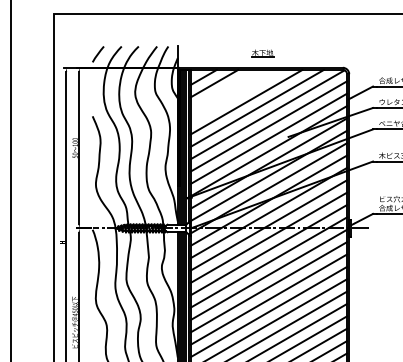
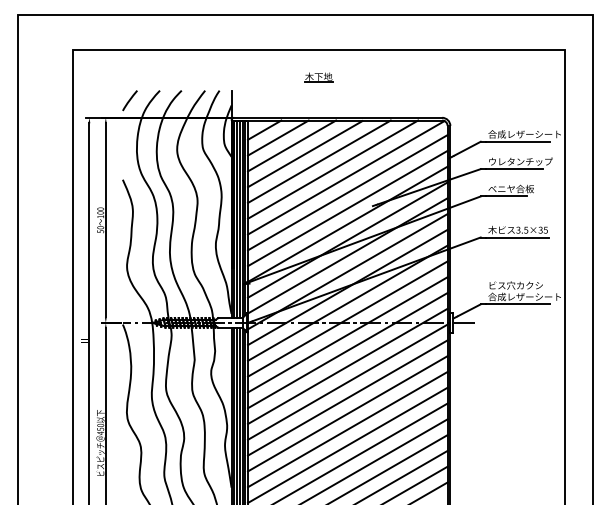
part: (262, 53) -> (318, 77), moved
line: (224, 89) -> (291, 145), added
line: (234, 96) -> (304, 154), added

